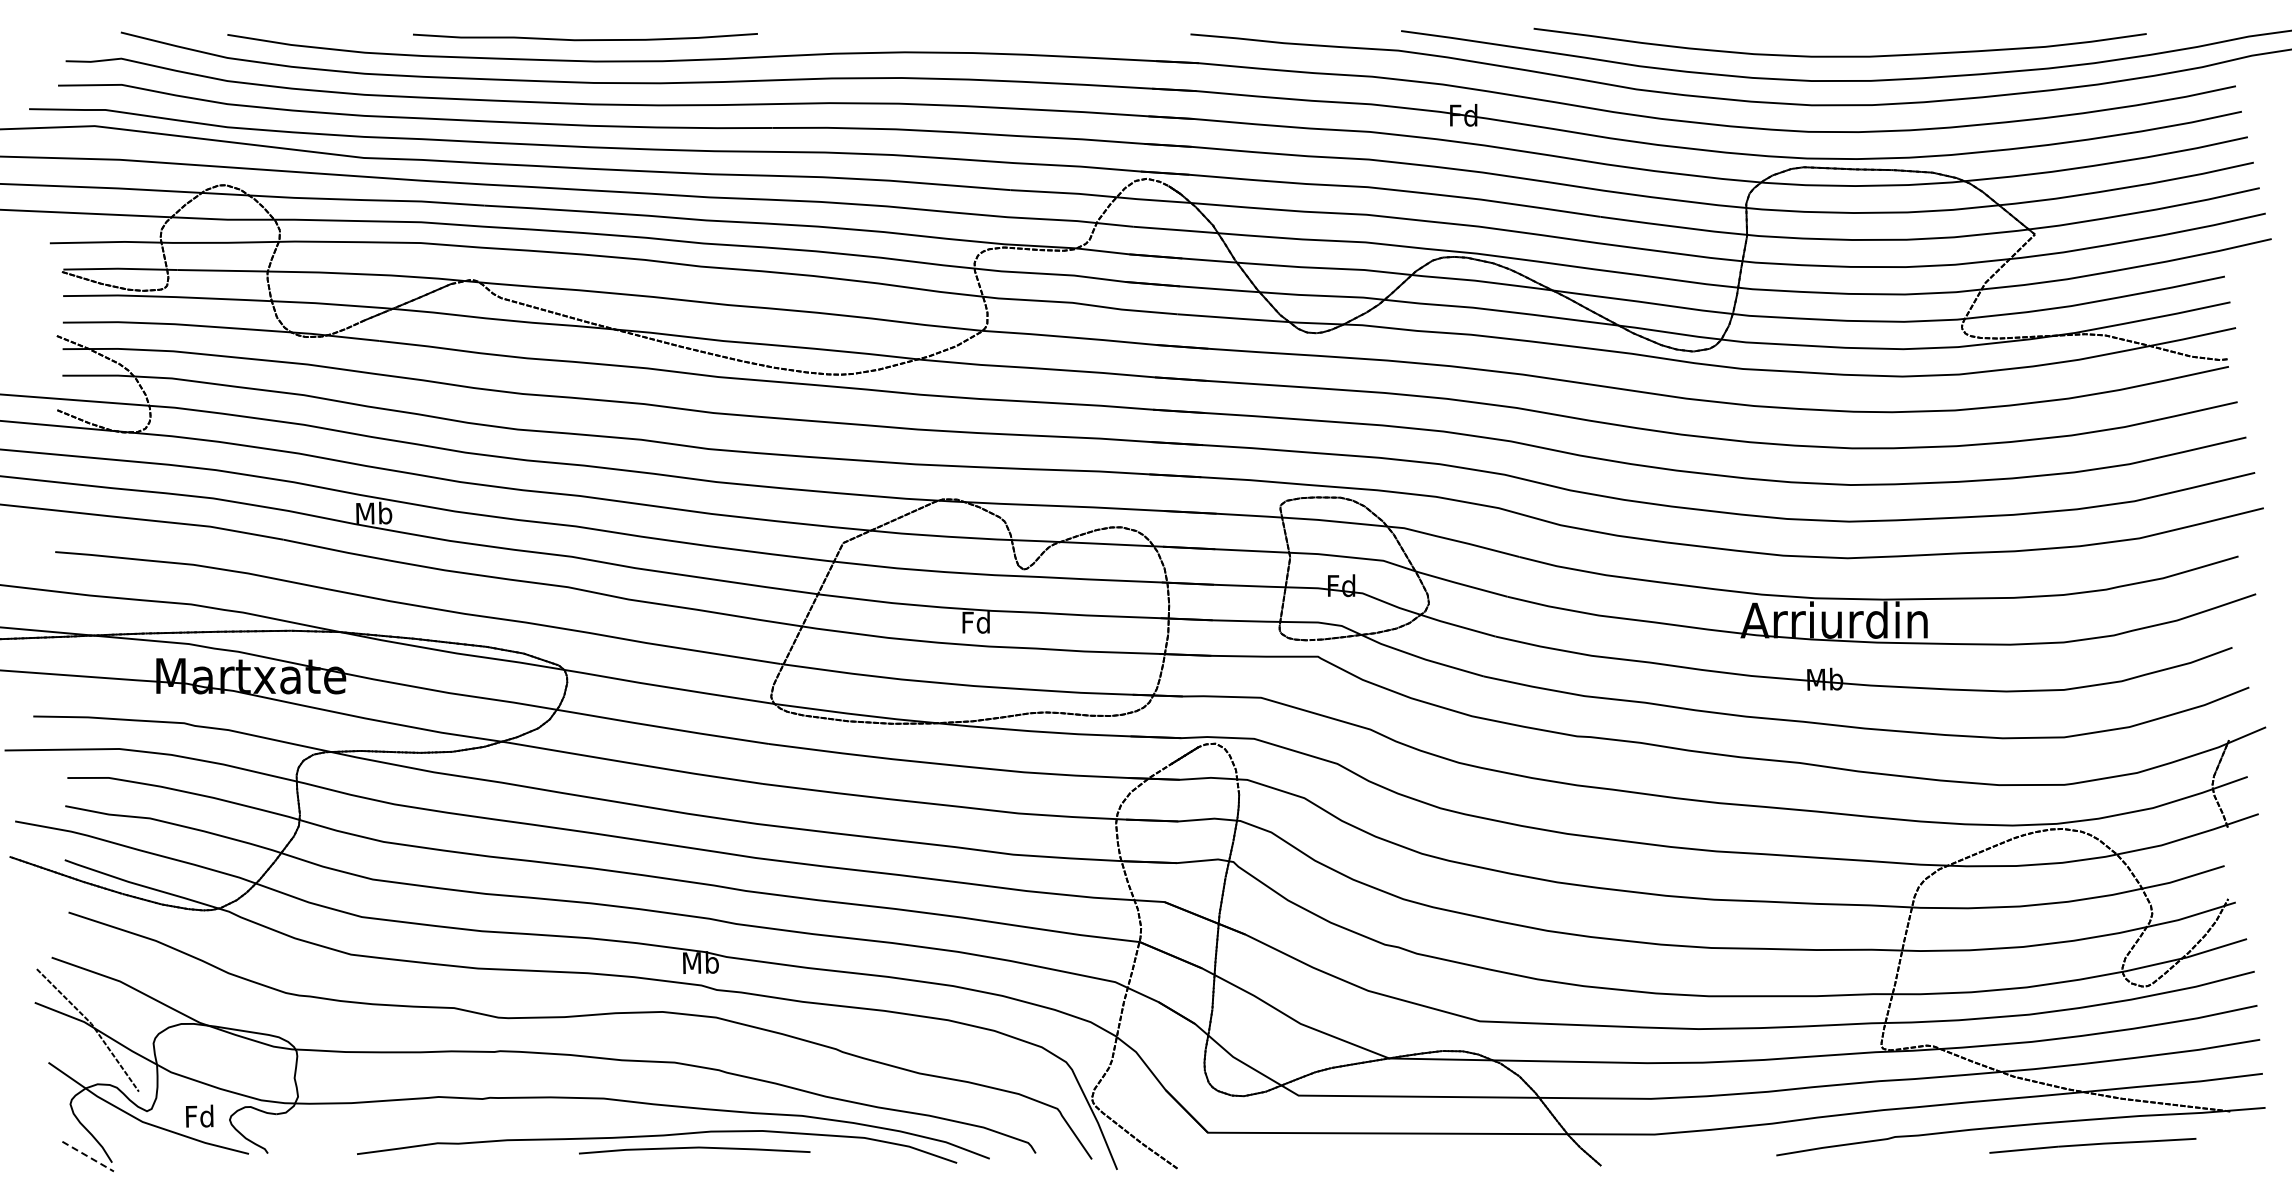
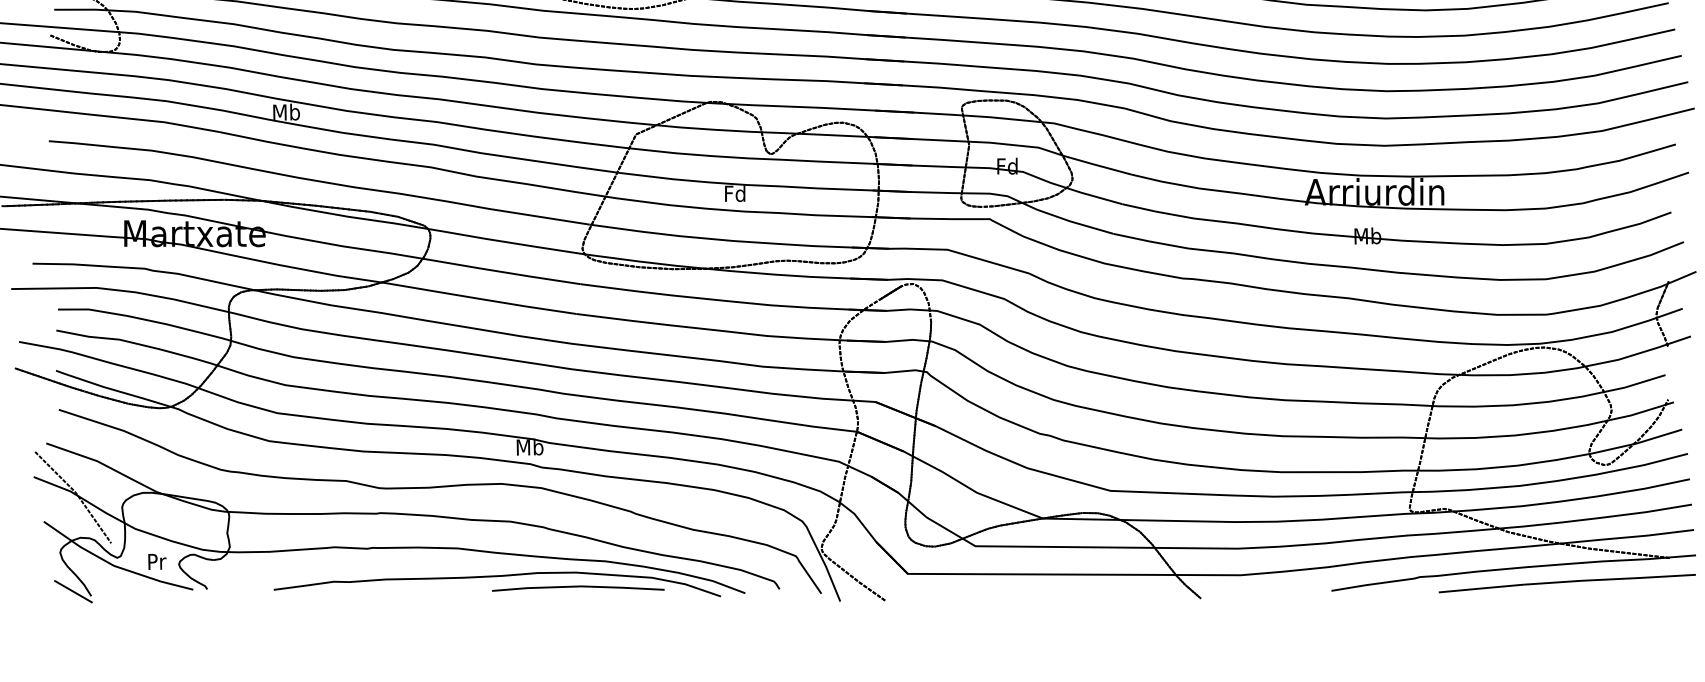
text: (199, 1115) -> (156, 561), Fd -> Pr
part: (2092, 1145) -> (1567, 583), size x1.67
line: (694, 1148) -> (578, 587), moved
line: (88, 1156) -> (73, 591), dashed -> solid

